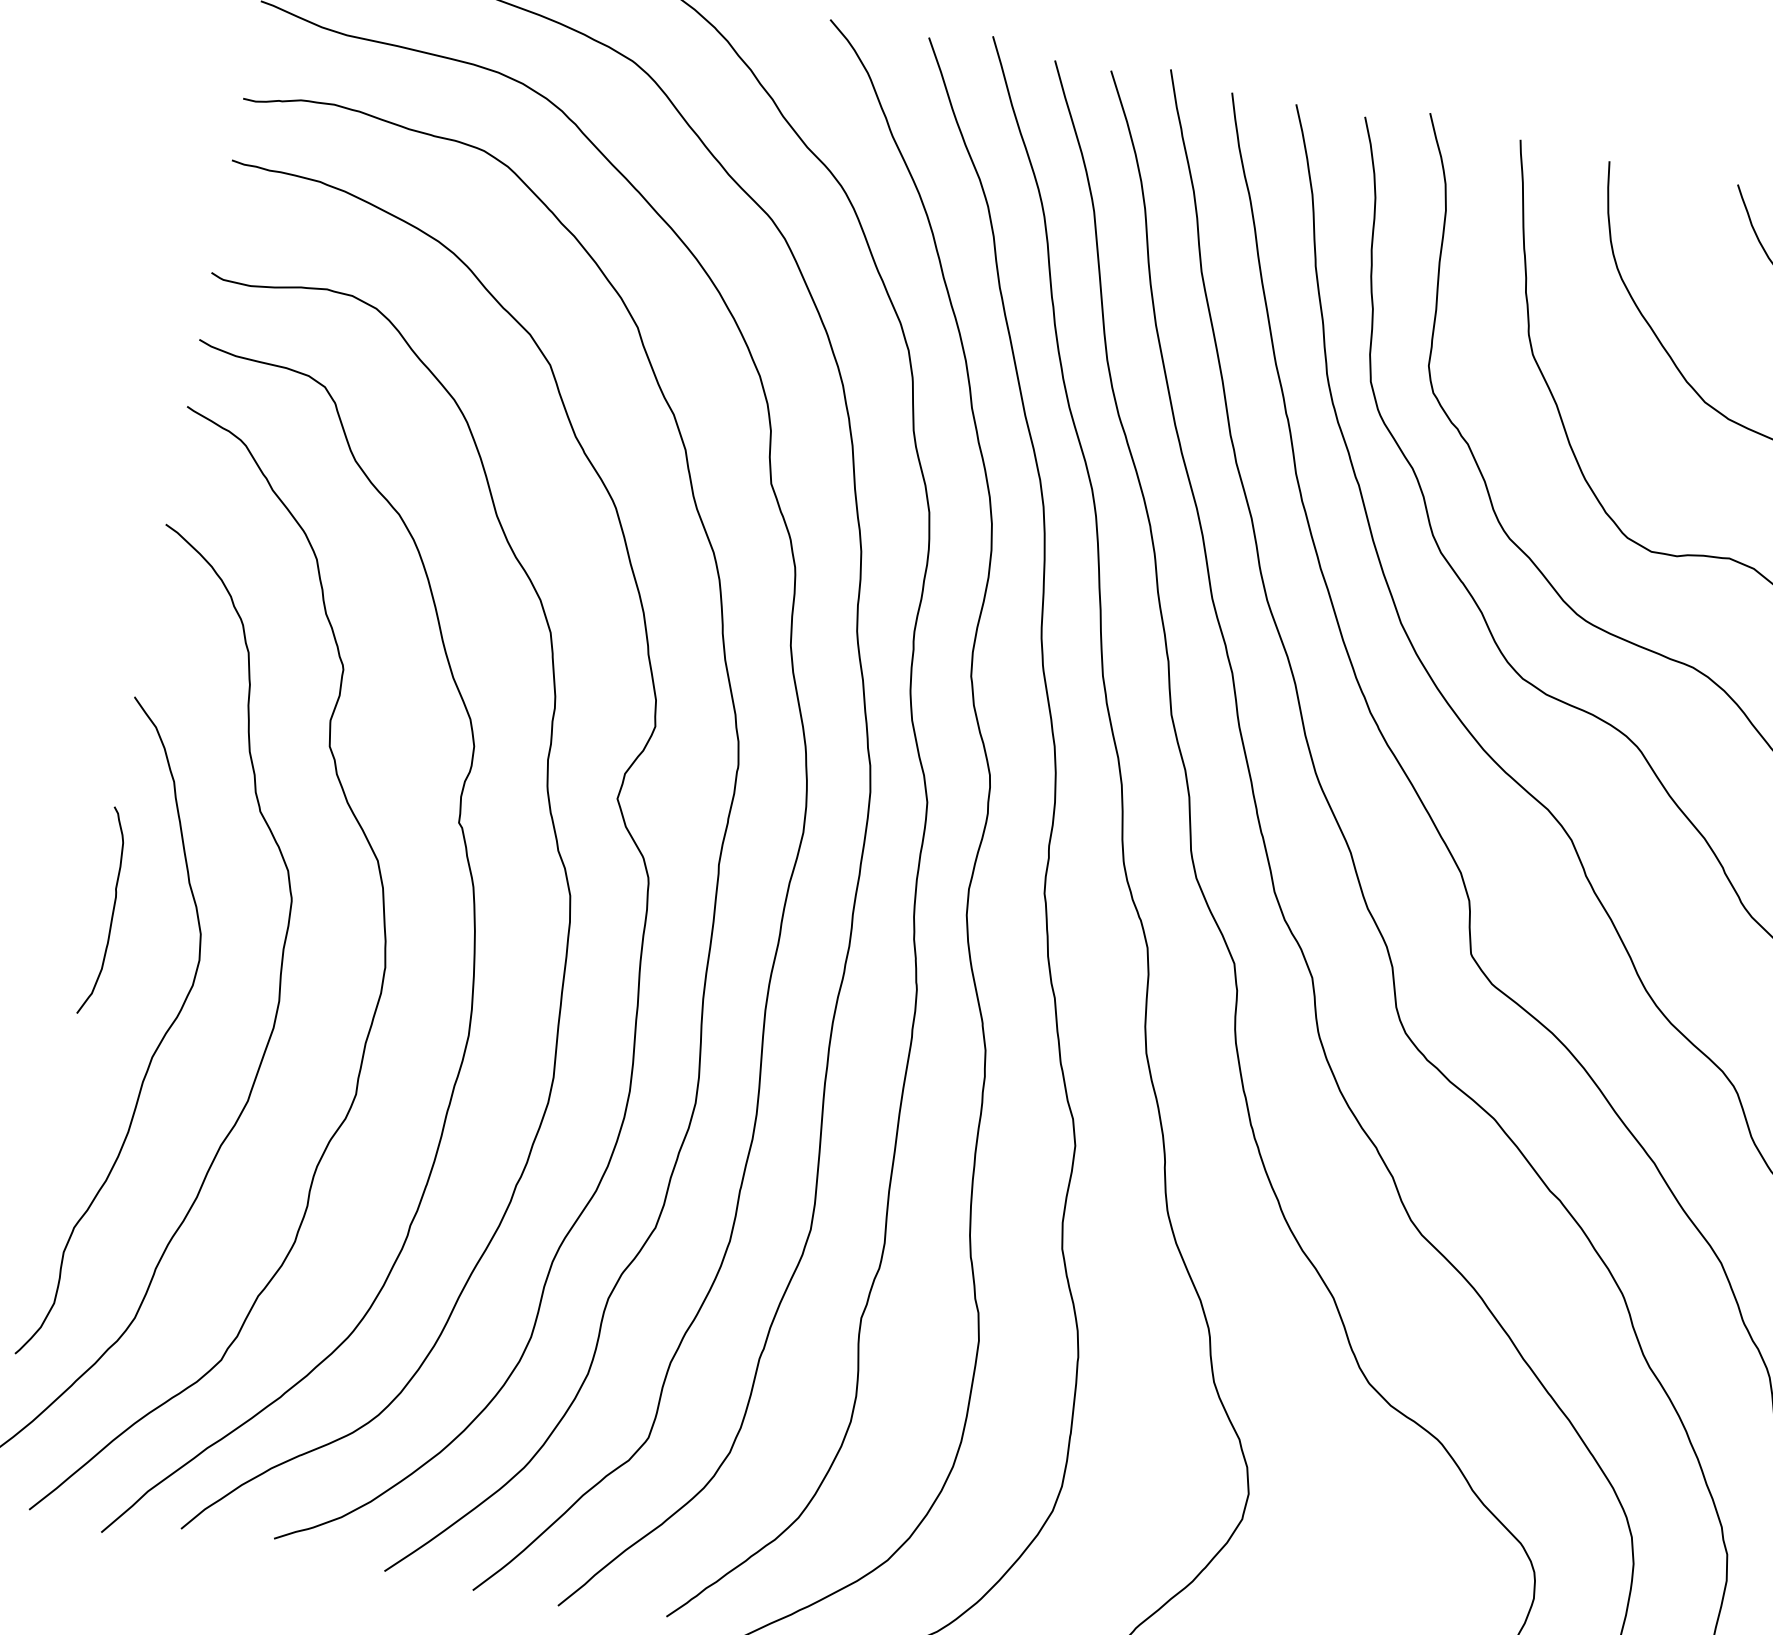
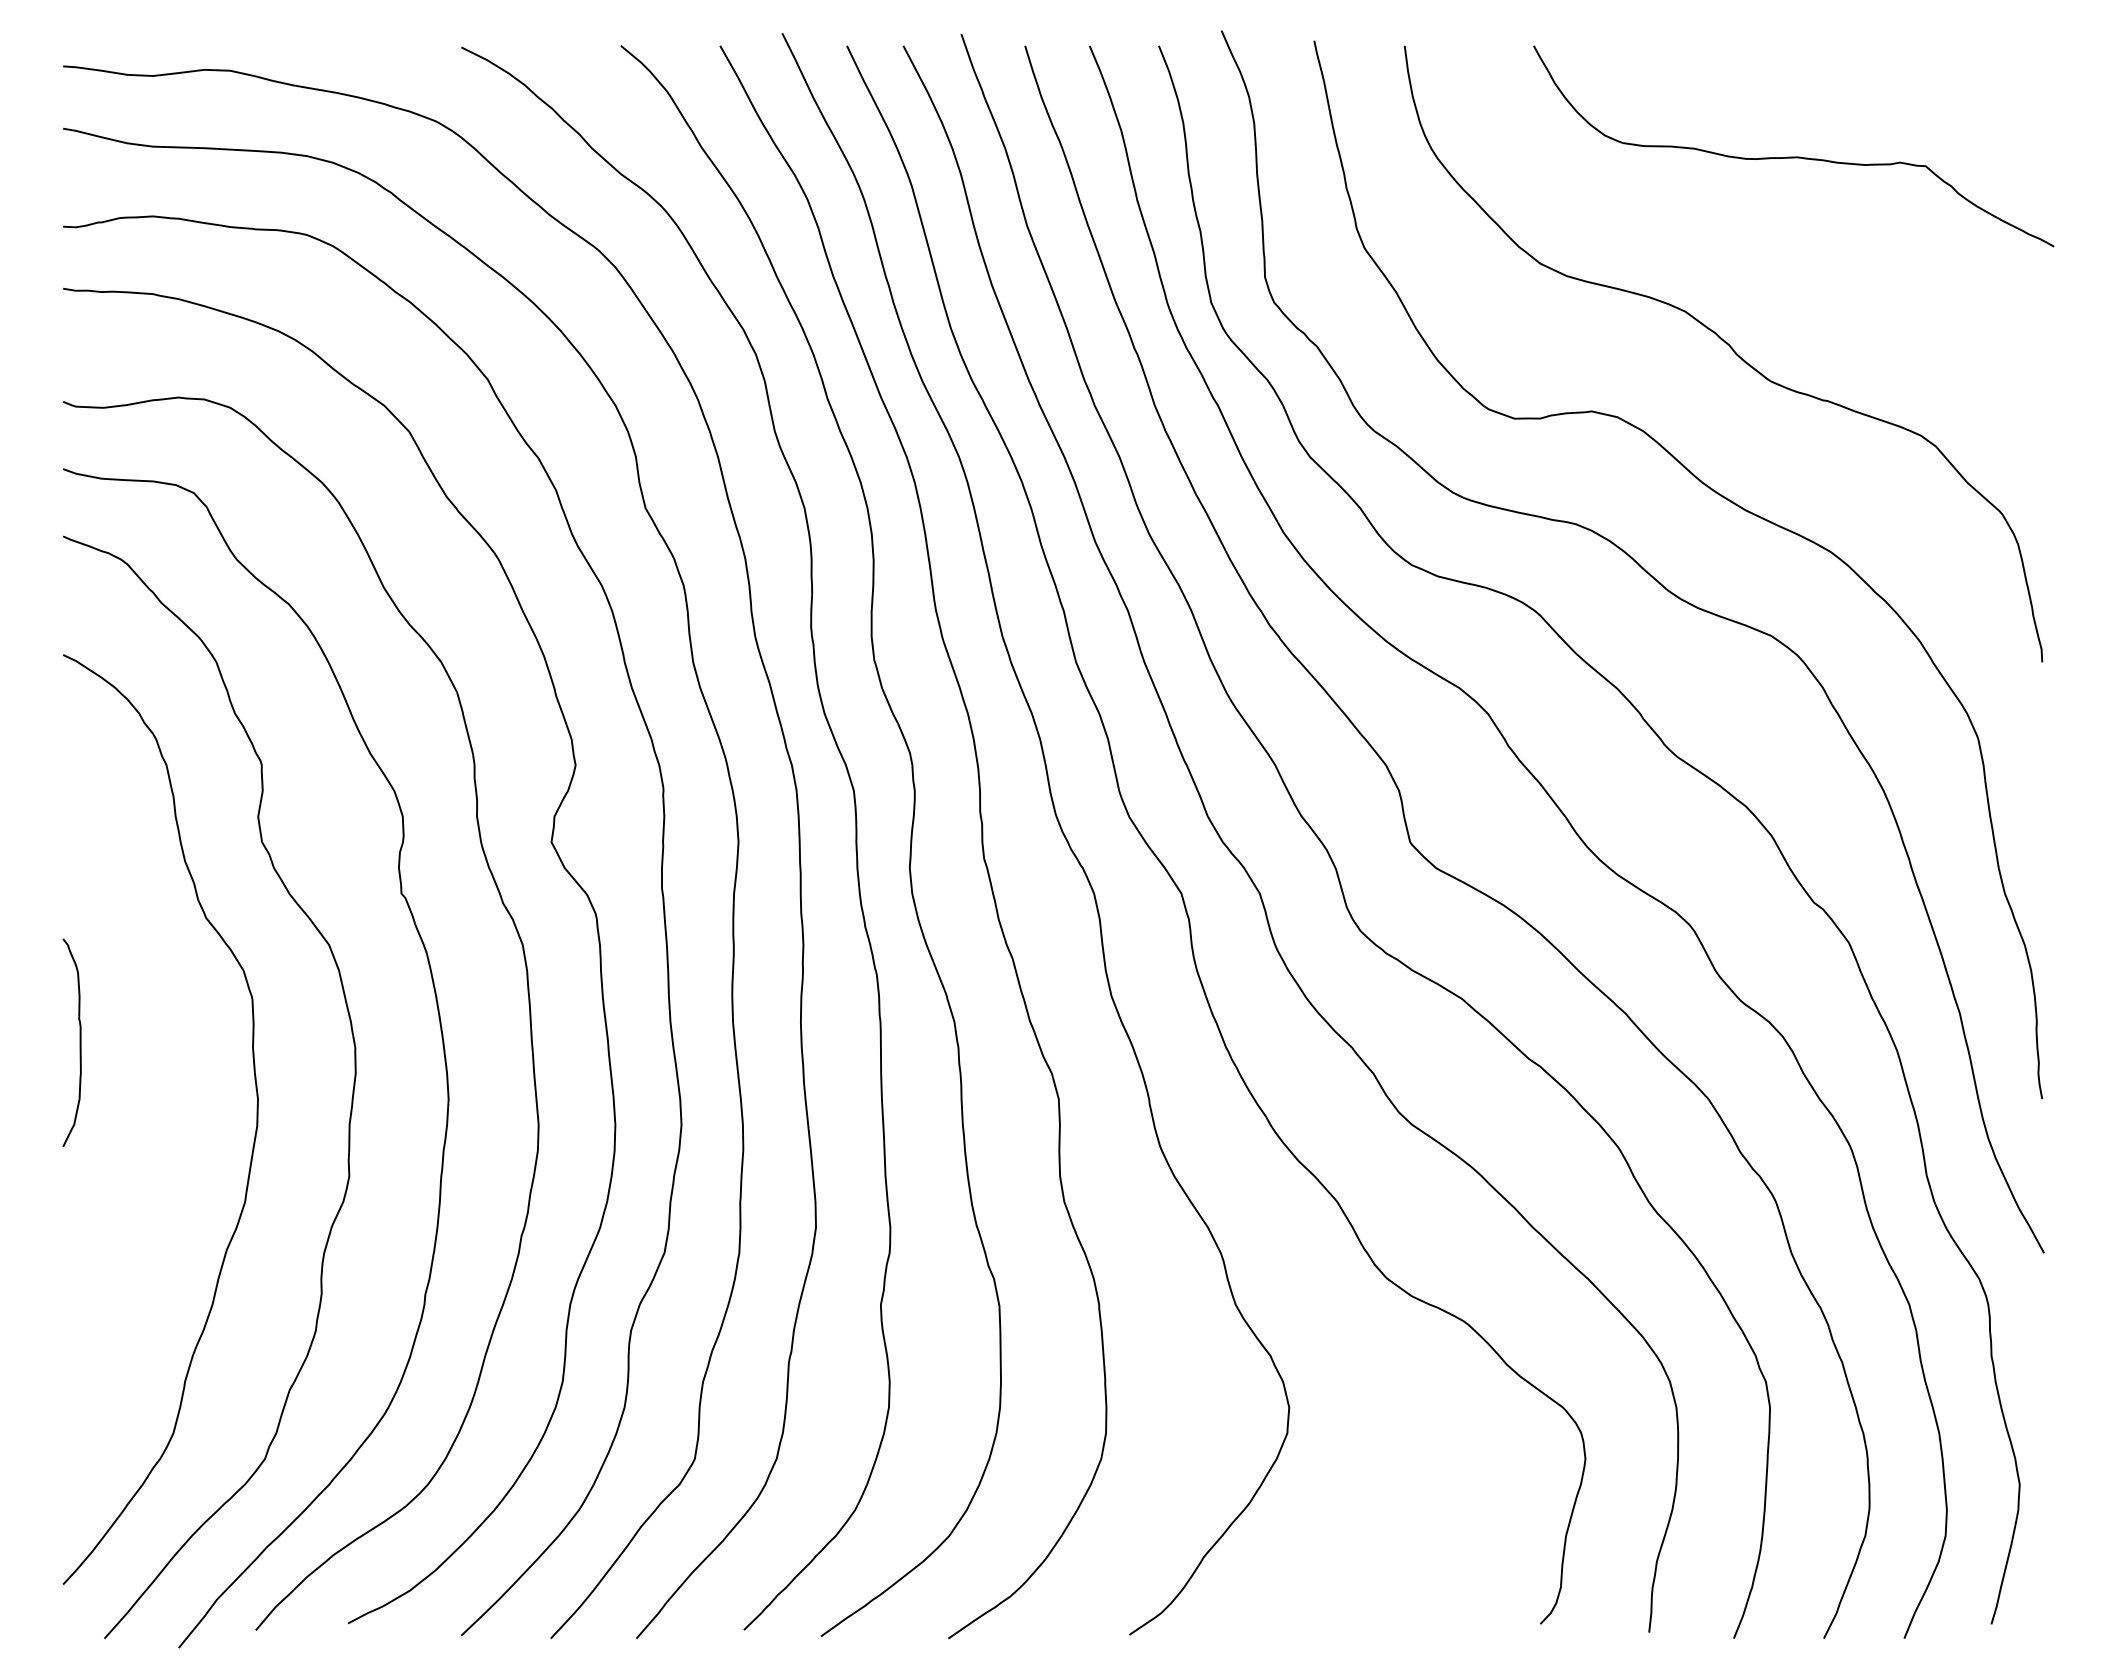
curve: (156, 1048) -> (146, 1166), removed

